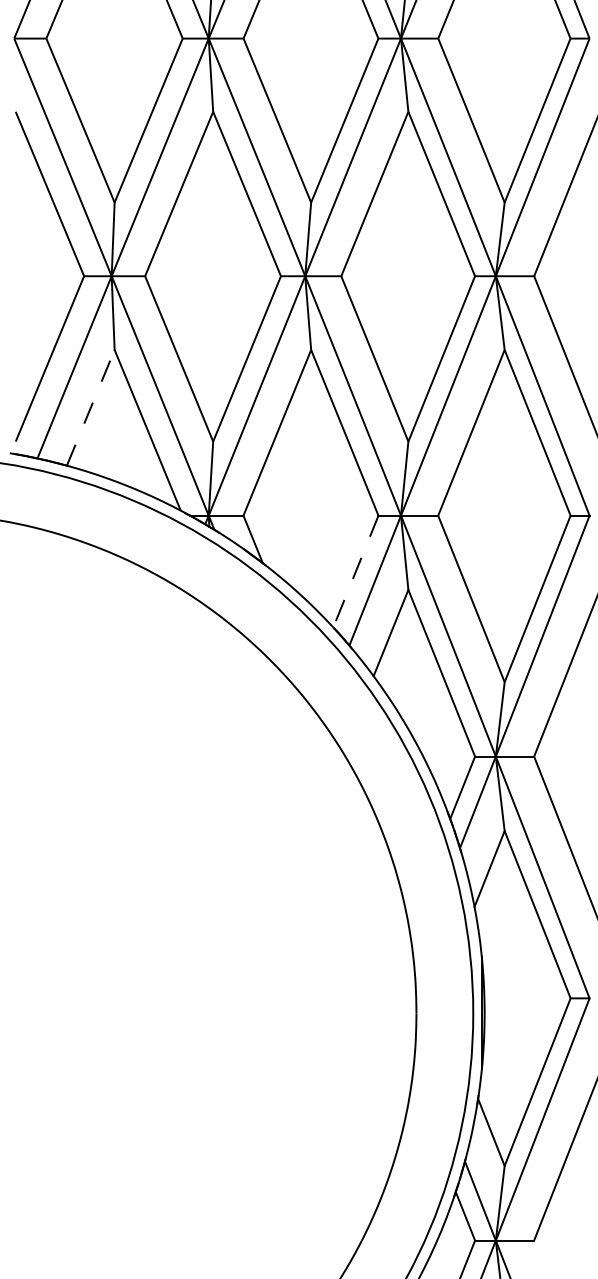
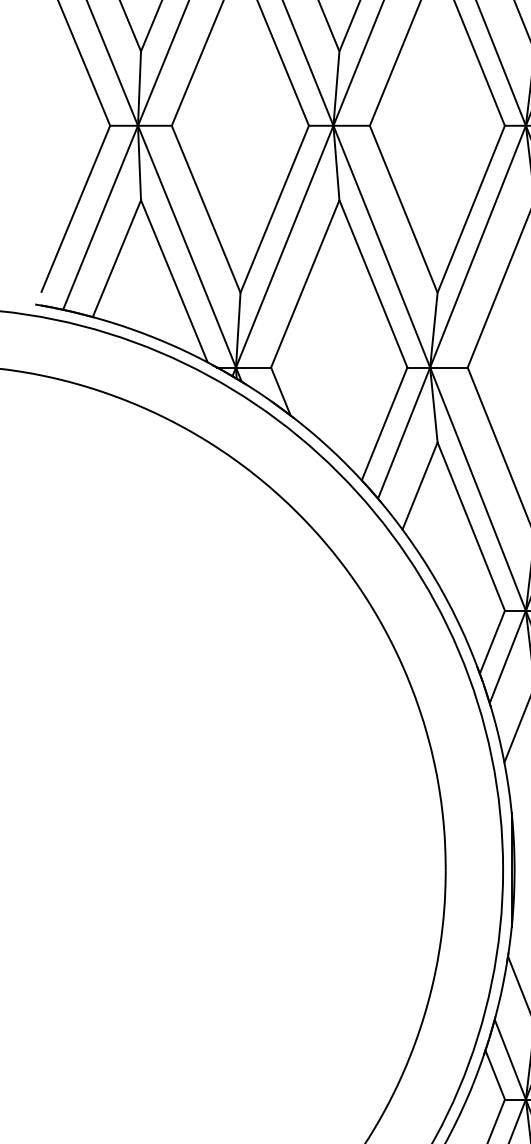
line: (90, 407) -> (116, 258), dashed -> solid
line: (355, 572) -> (384, 424), dashed -> solid

